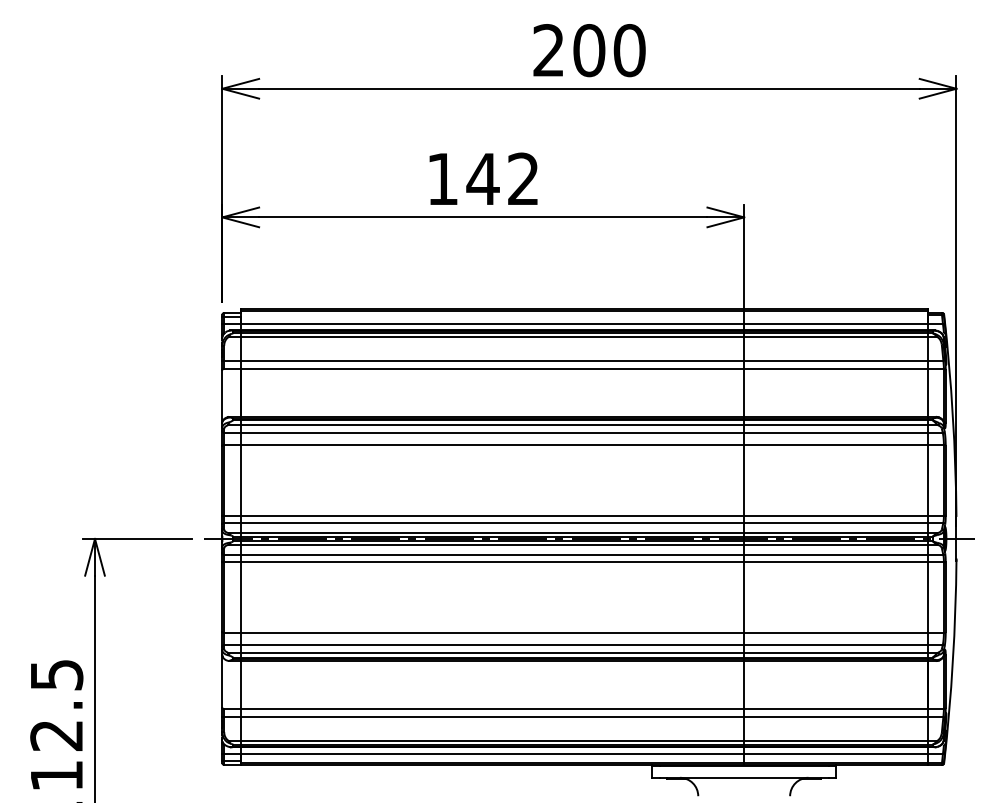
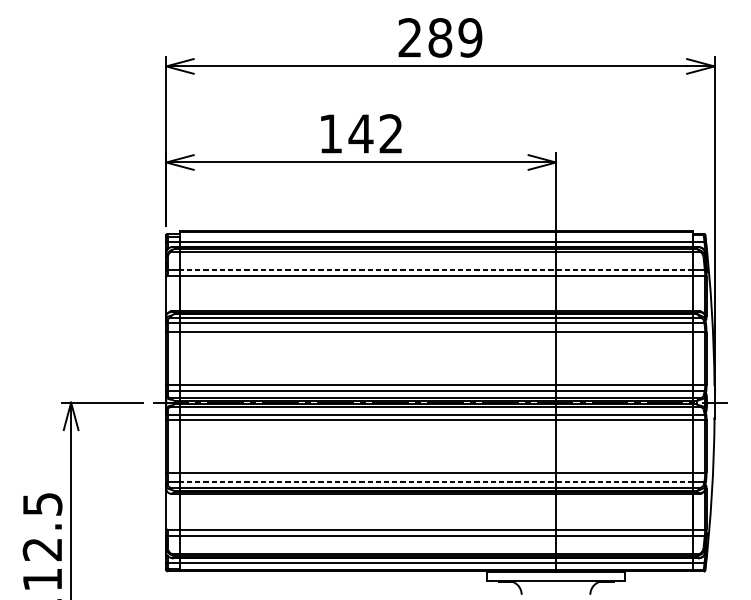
text: (609, 50) -> (455, 37), 200 -> 289
line: (584, 360) -> (436, 269), solid -> dashed
line: (584, 645) -> (436, 482), solid -> dashed

